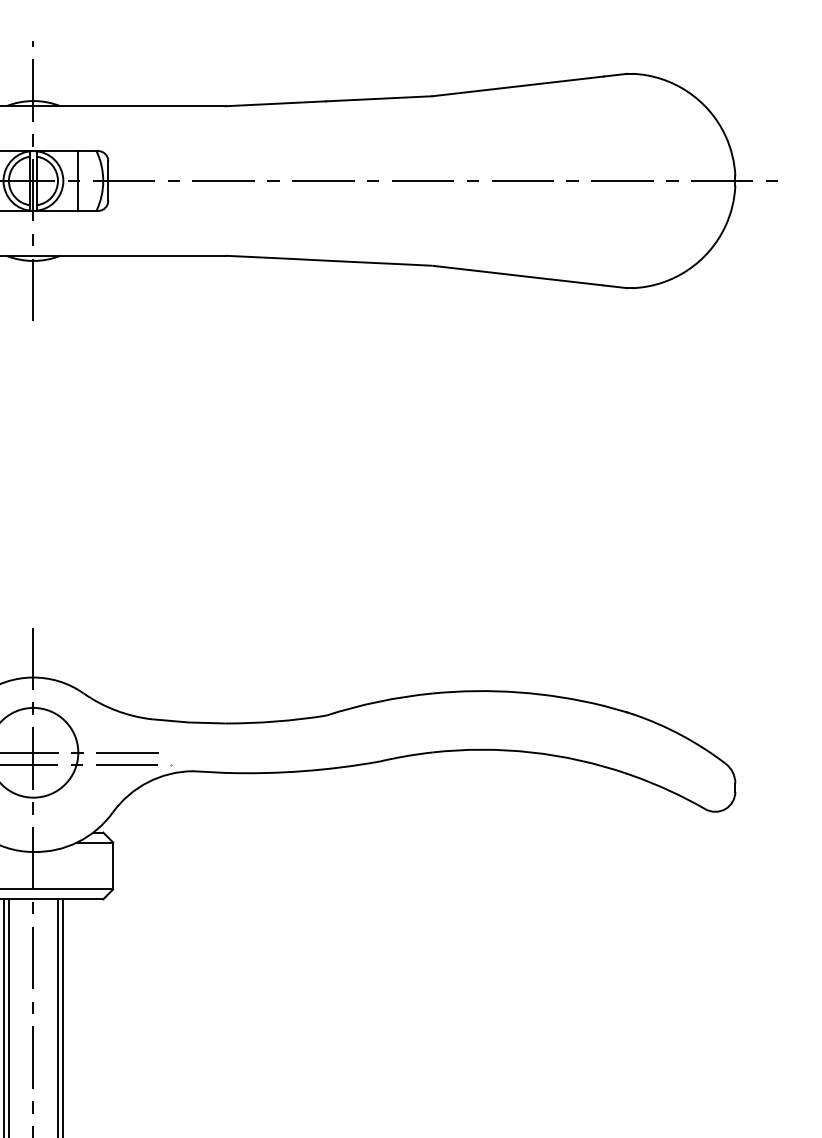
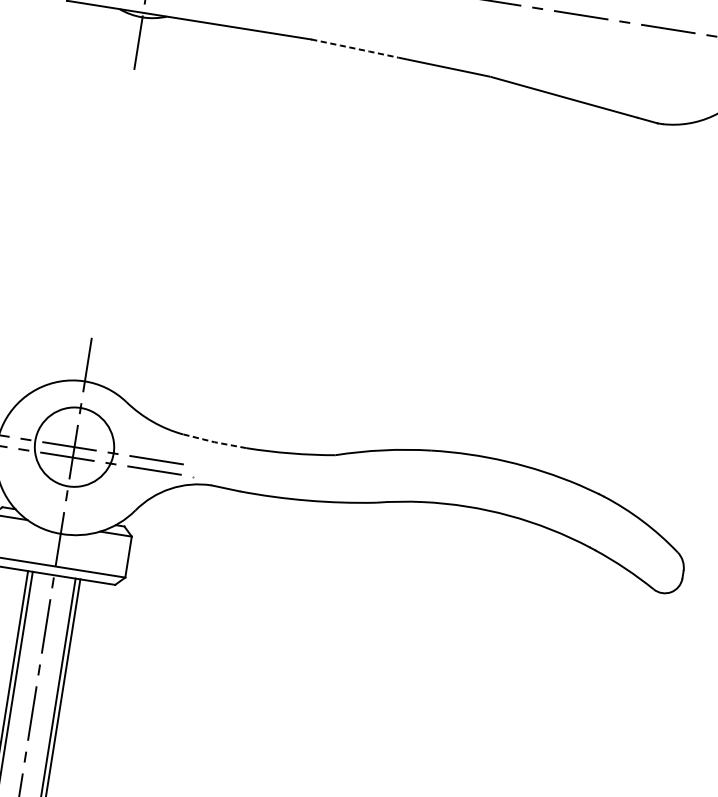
line: (275, 258) -> (354, 48), solid -> dashed
line: (188, 722) -> (214, 442), solid -> dashed

